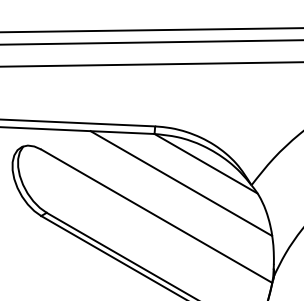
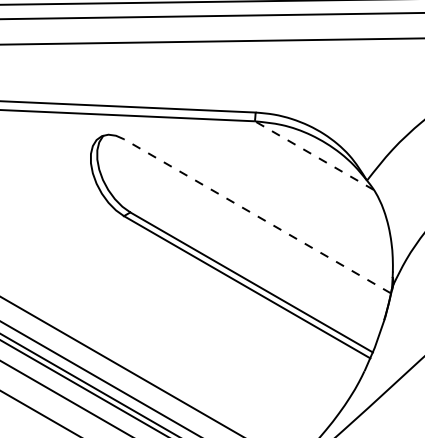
line: (206, 163) -> (314, 155), solid -> dashed
line: (180, 183) -> (285, 178), removed
line: (156, 216) -> (257, 216), solid -> dashed

